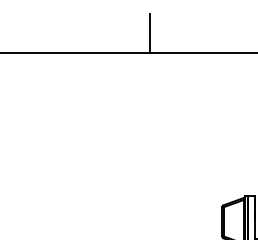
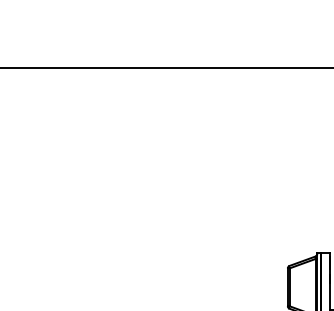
line: (149, 32) -> (193, 42), removed

